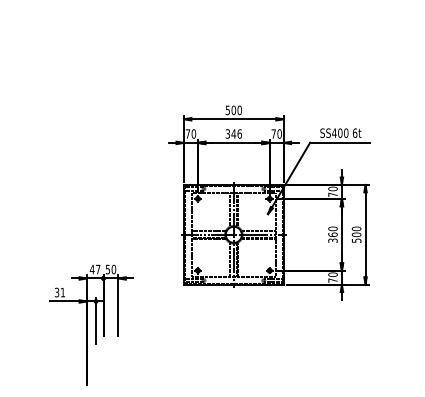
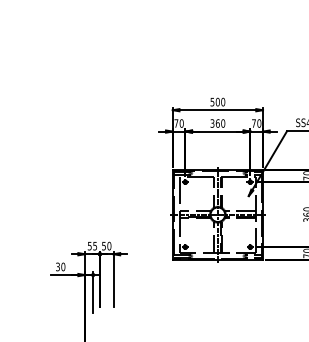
text: (236, 133) -> (220, 123), 346 -> 360
text: (94, 269) -> (91, 246), 47 -> 55
text: (62, 292) -> (62, 266), 31 -> 30

